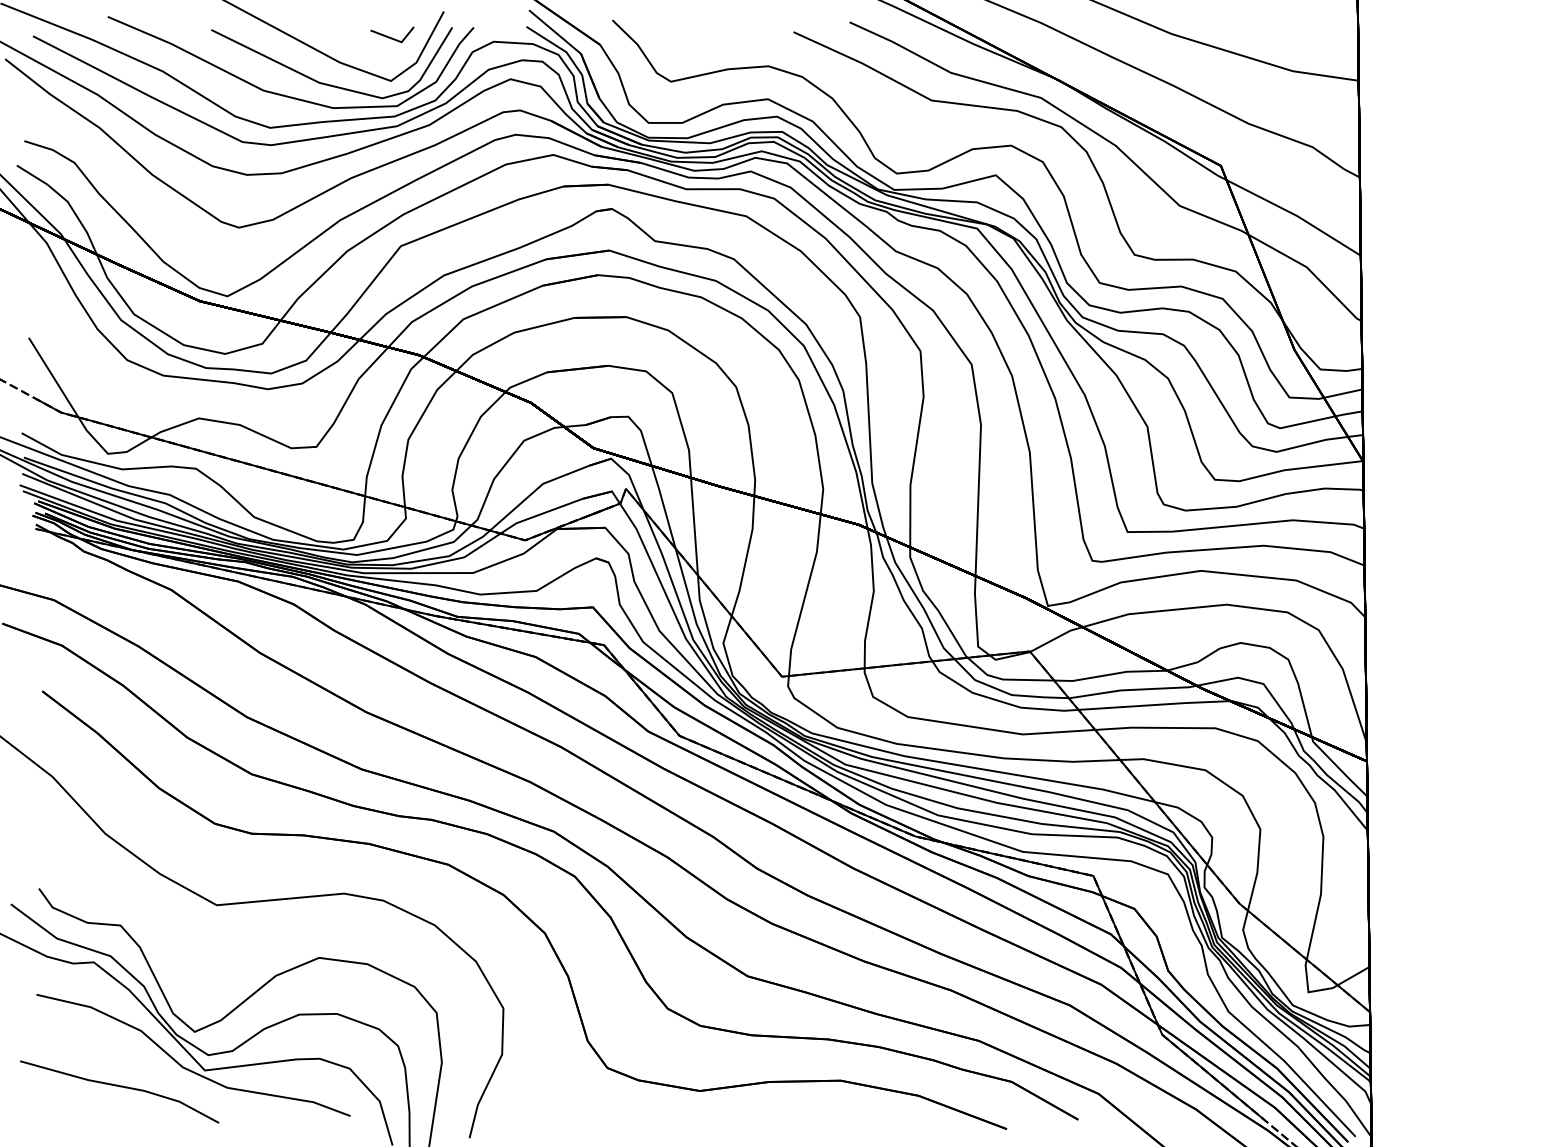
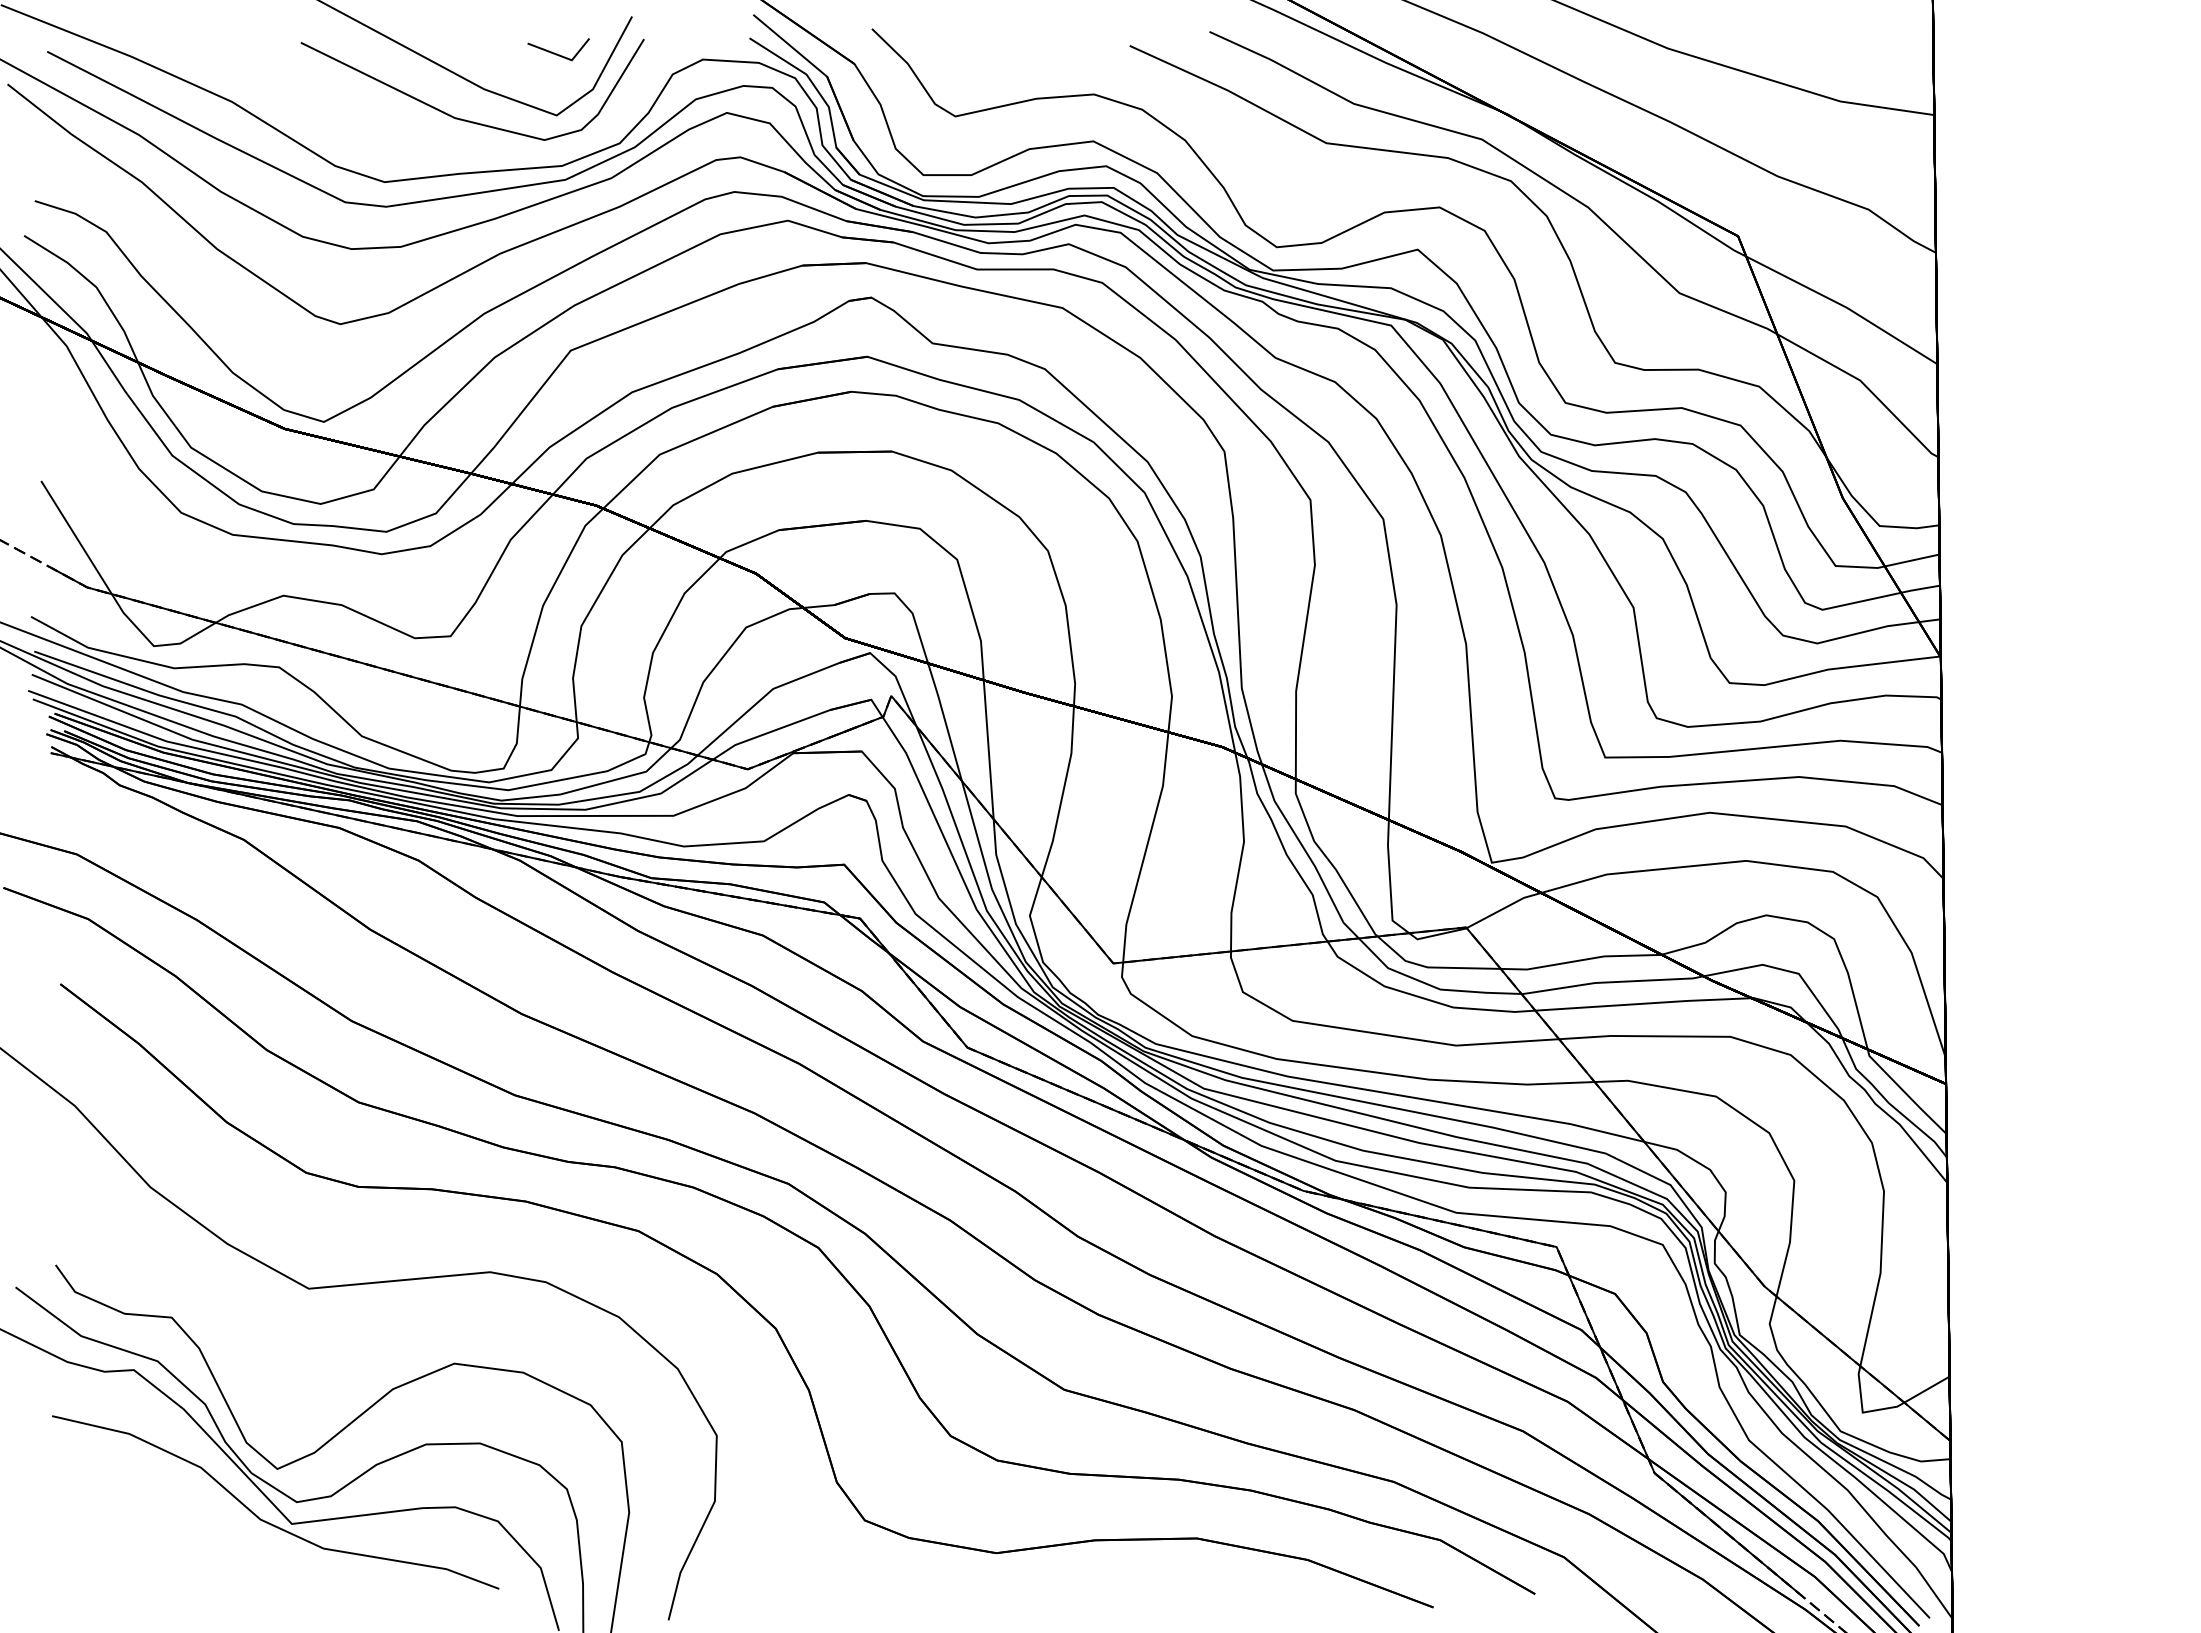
curve: (281, 94) -> (401, 134), removed
line: (119, 1087) -> (170, 1547), removed

